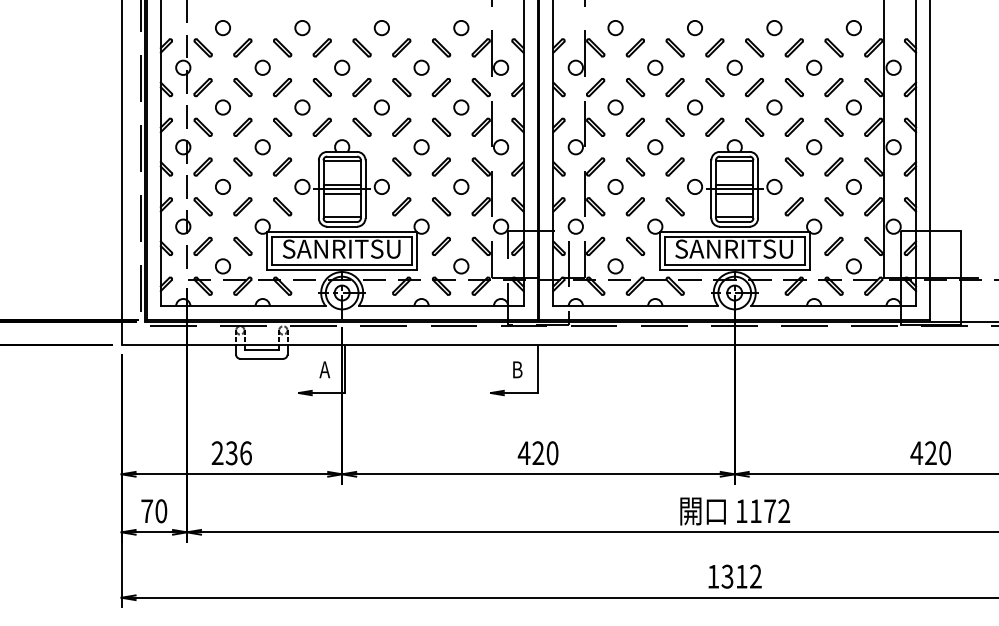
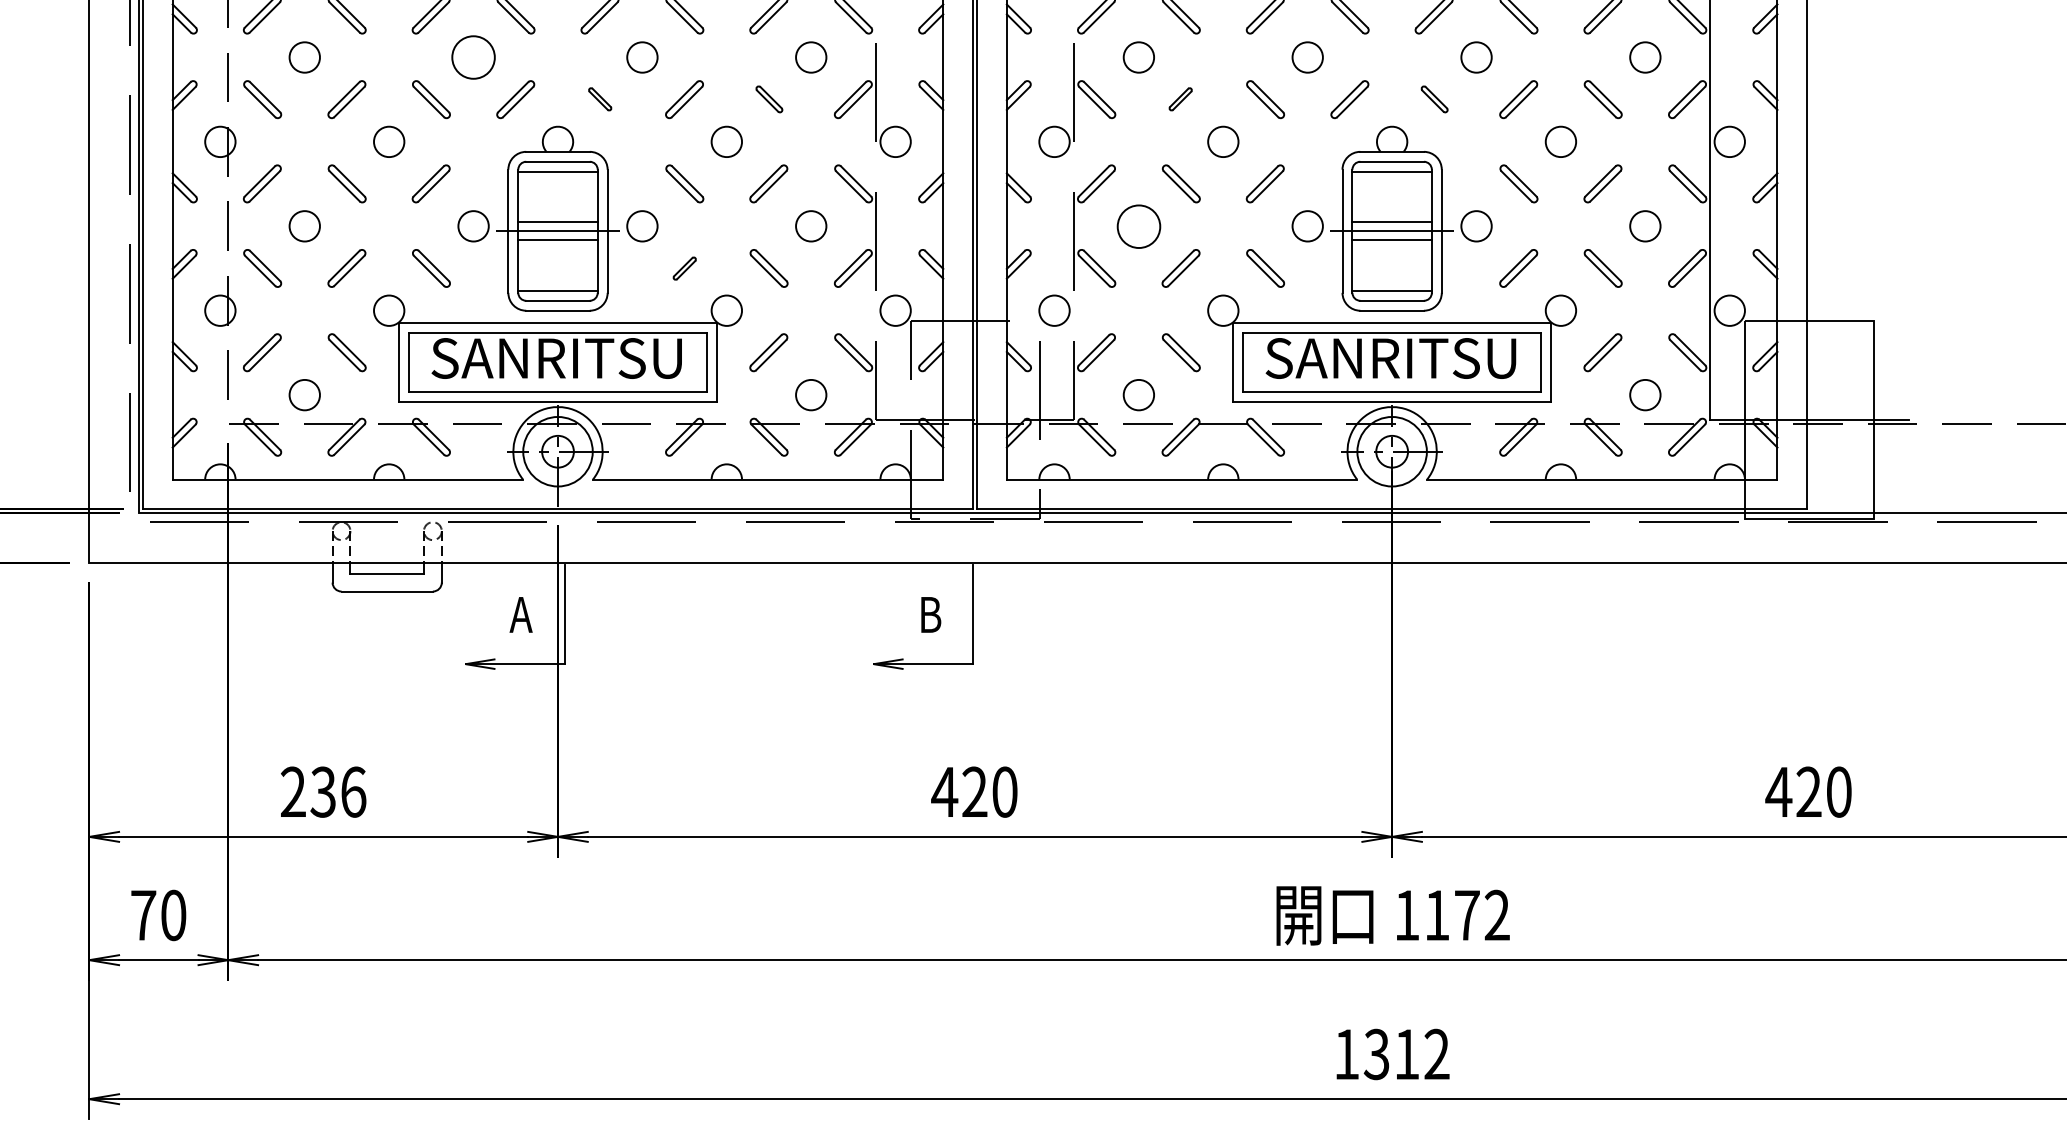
circle: (302, 107) -> (473, 57), size x1.4
part: (361, 126) -> (599, 97), size x0.6
part: (441, 126) -> (769, 97), size x0.7
part: (634, 126) -> (1179, 97), size x0.6
part: (754, 126) -> (1434, 97), size x0.7
circle: (615, 186) -> (1138, 225), size x1.4
part: (401, 206) -> (684, 267), size x0.6

